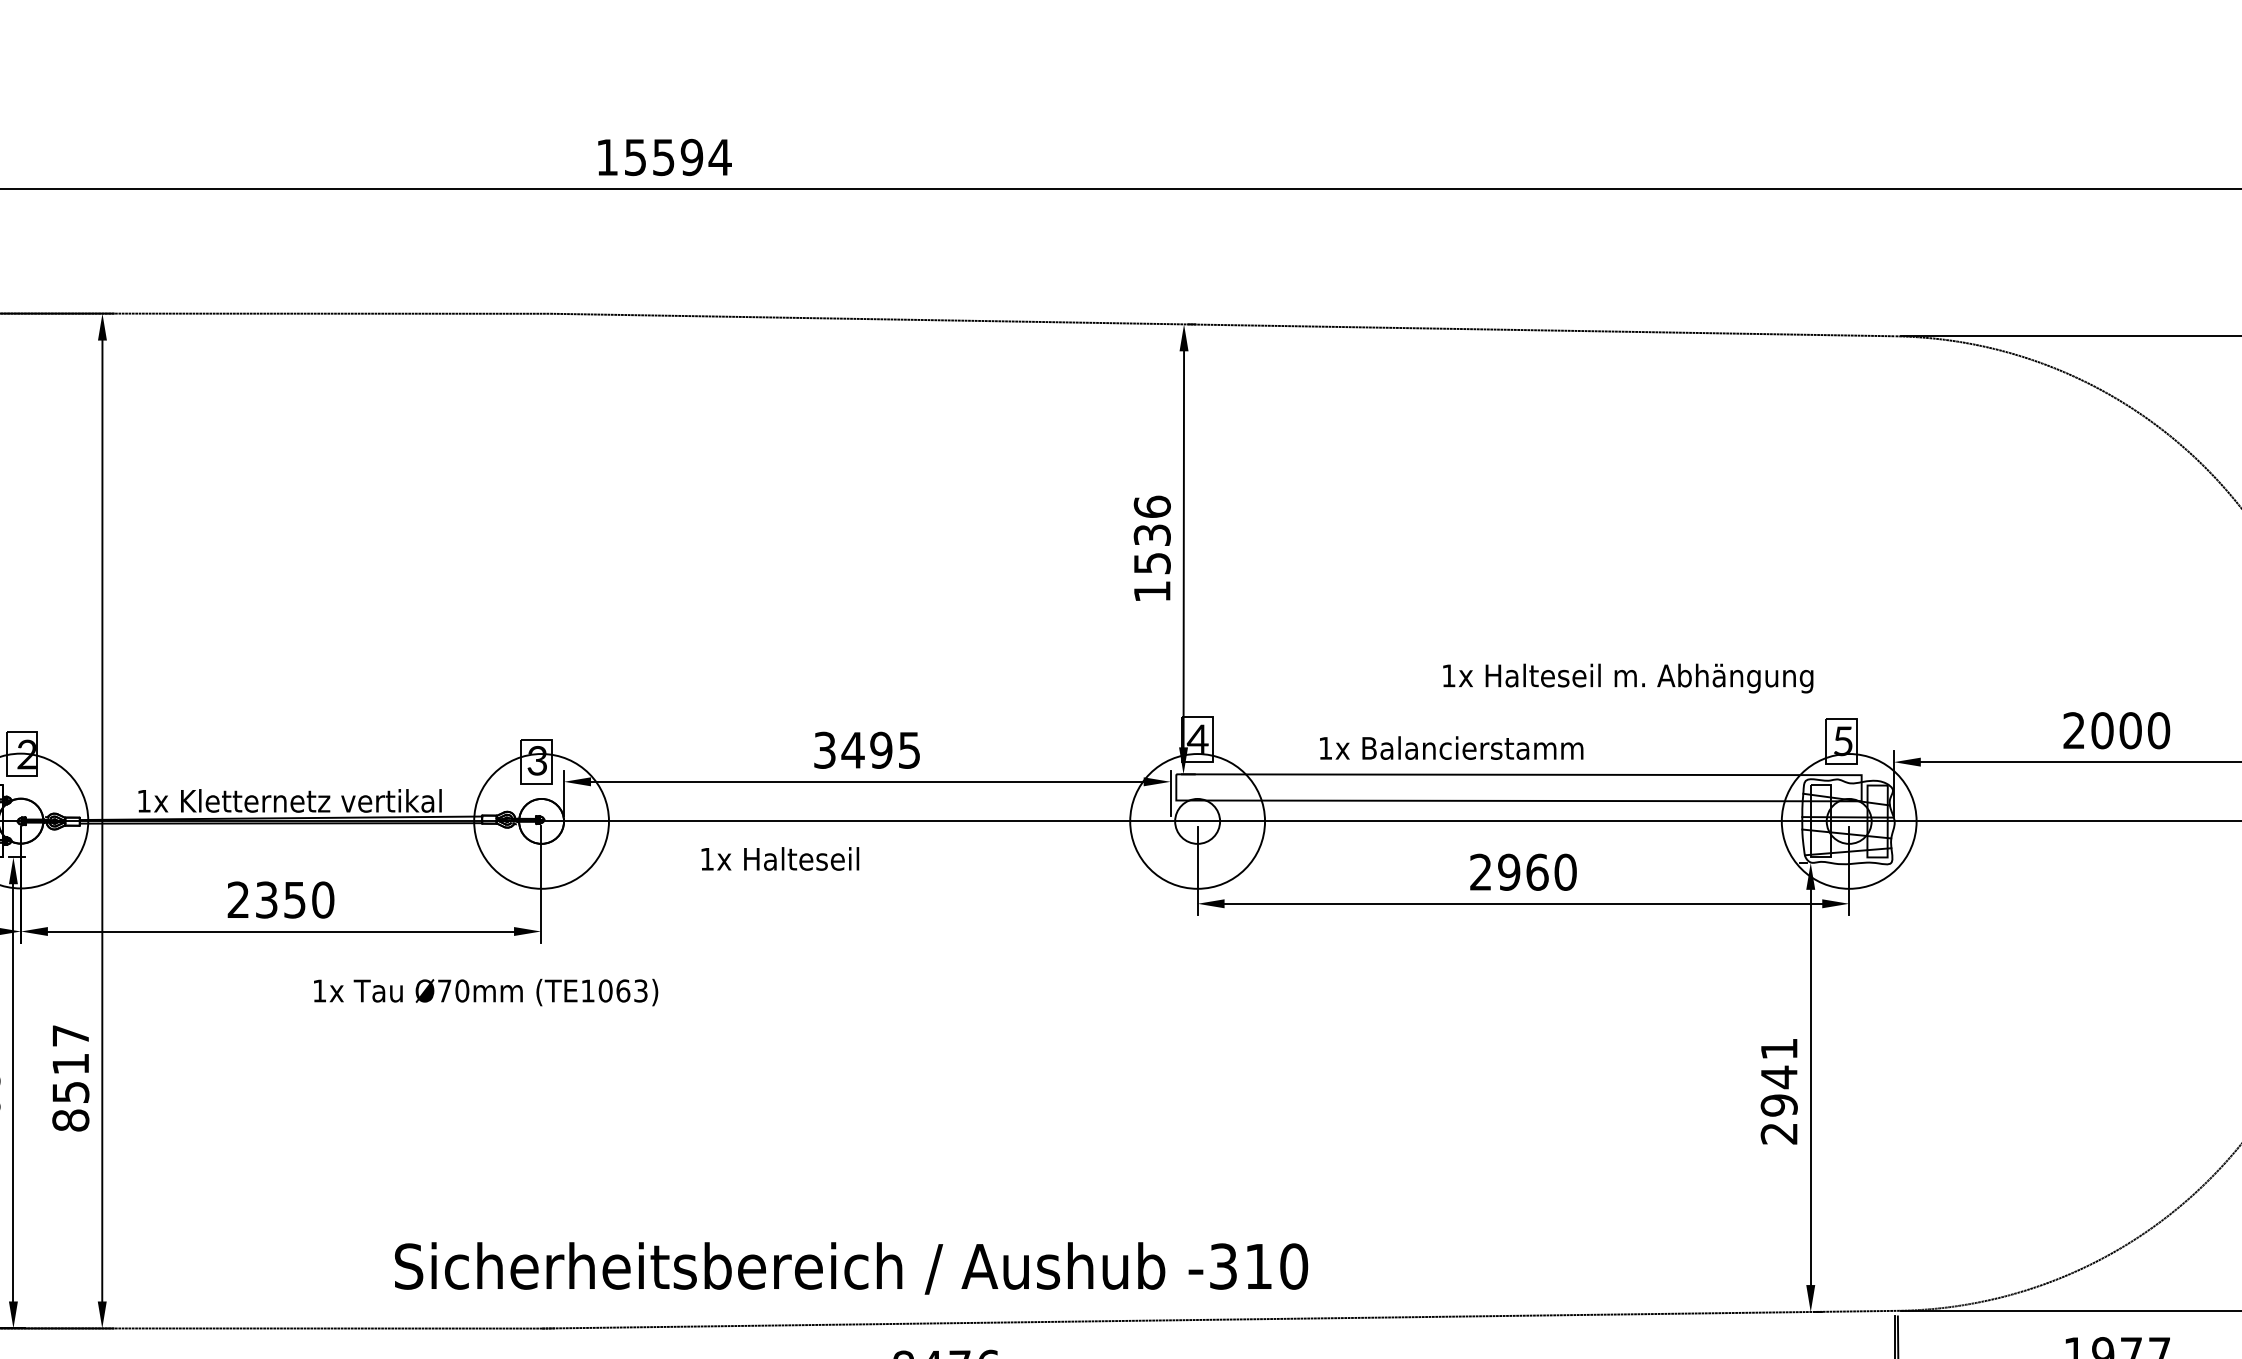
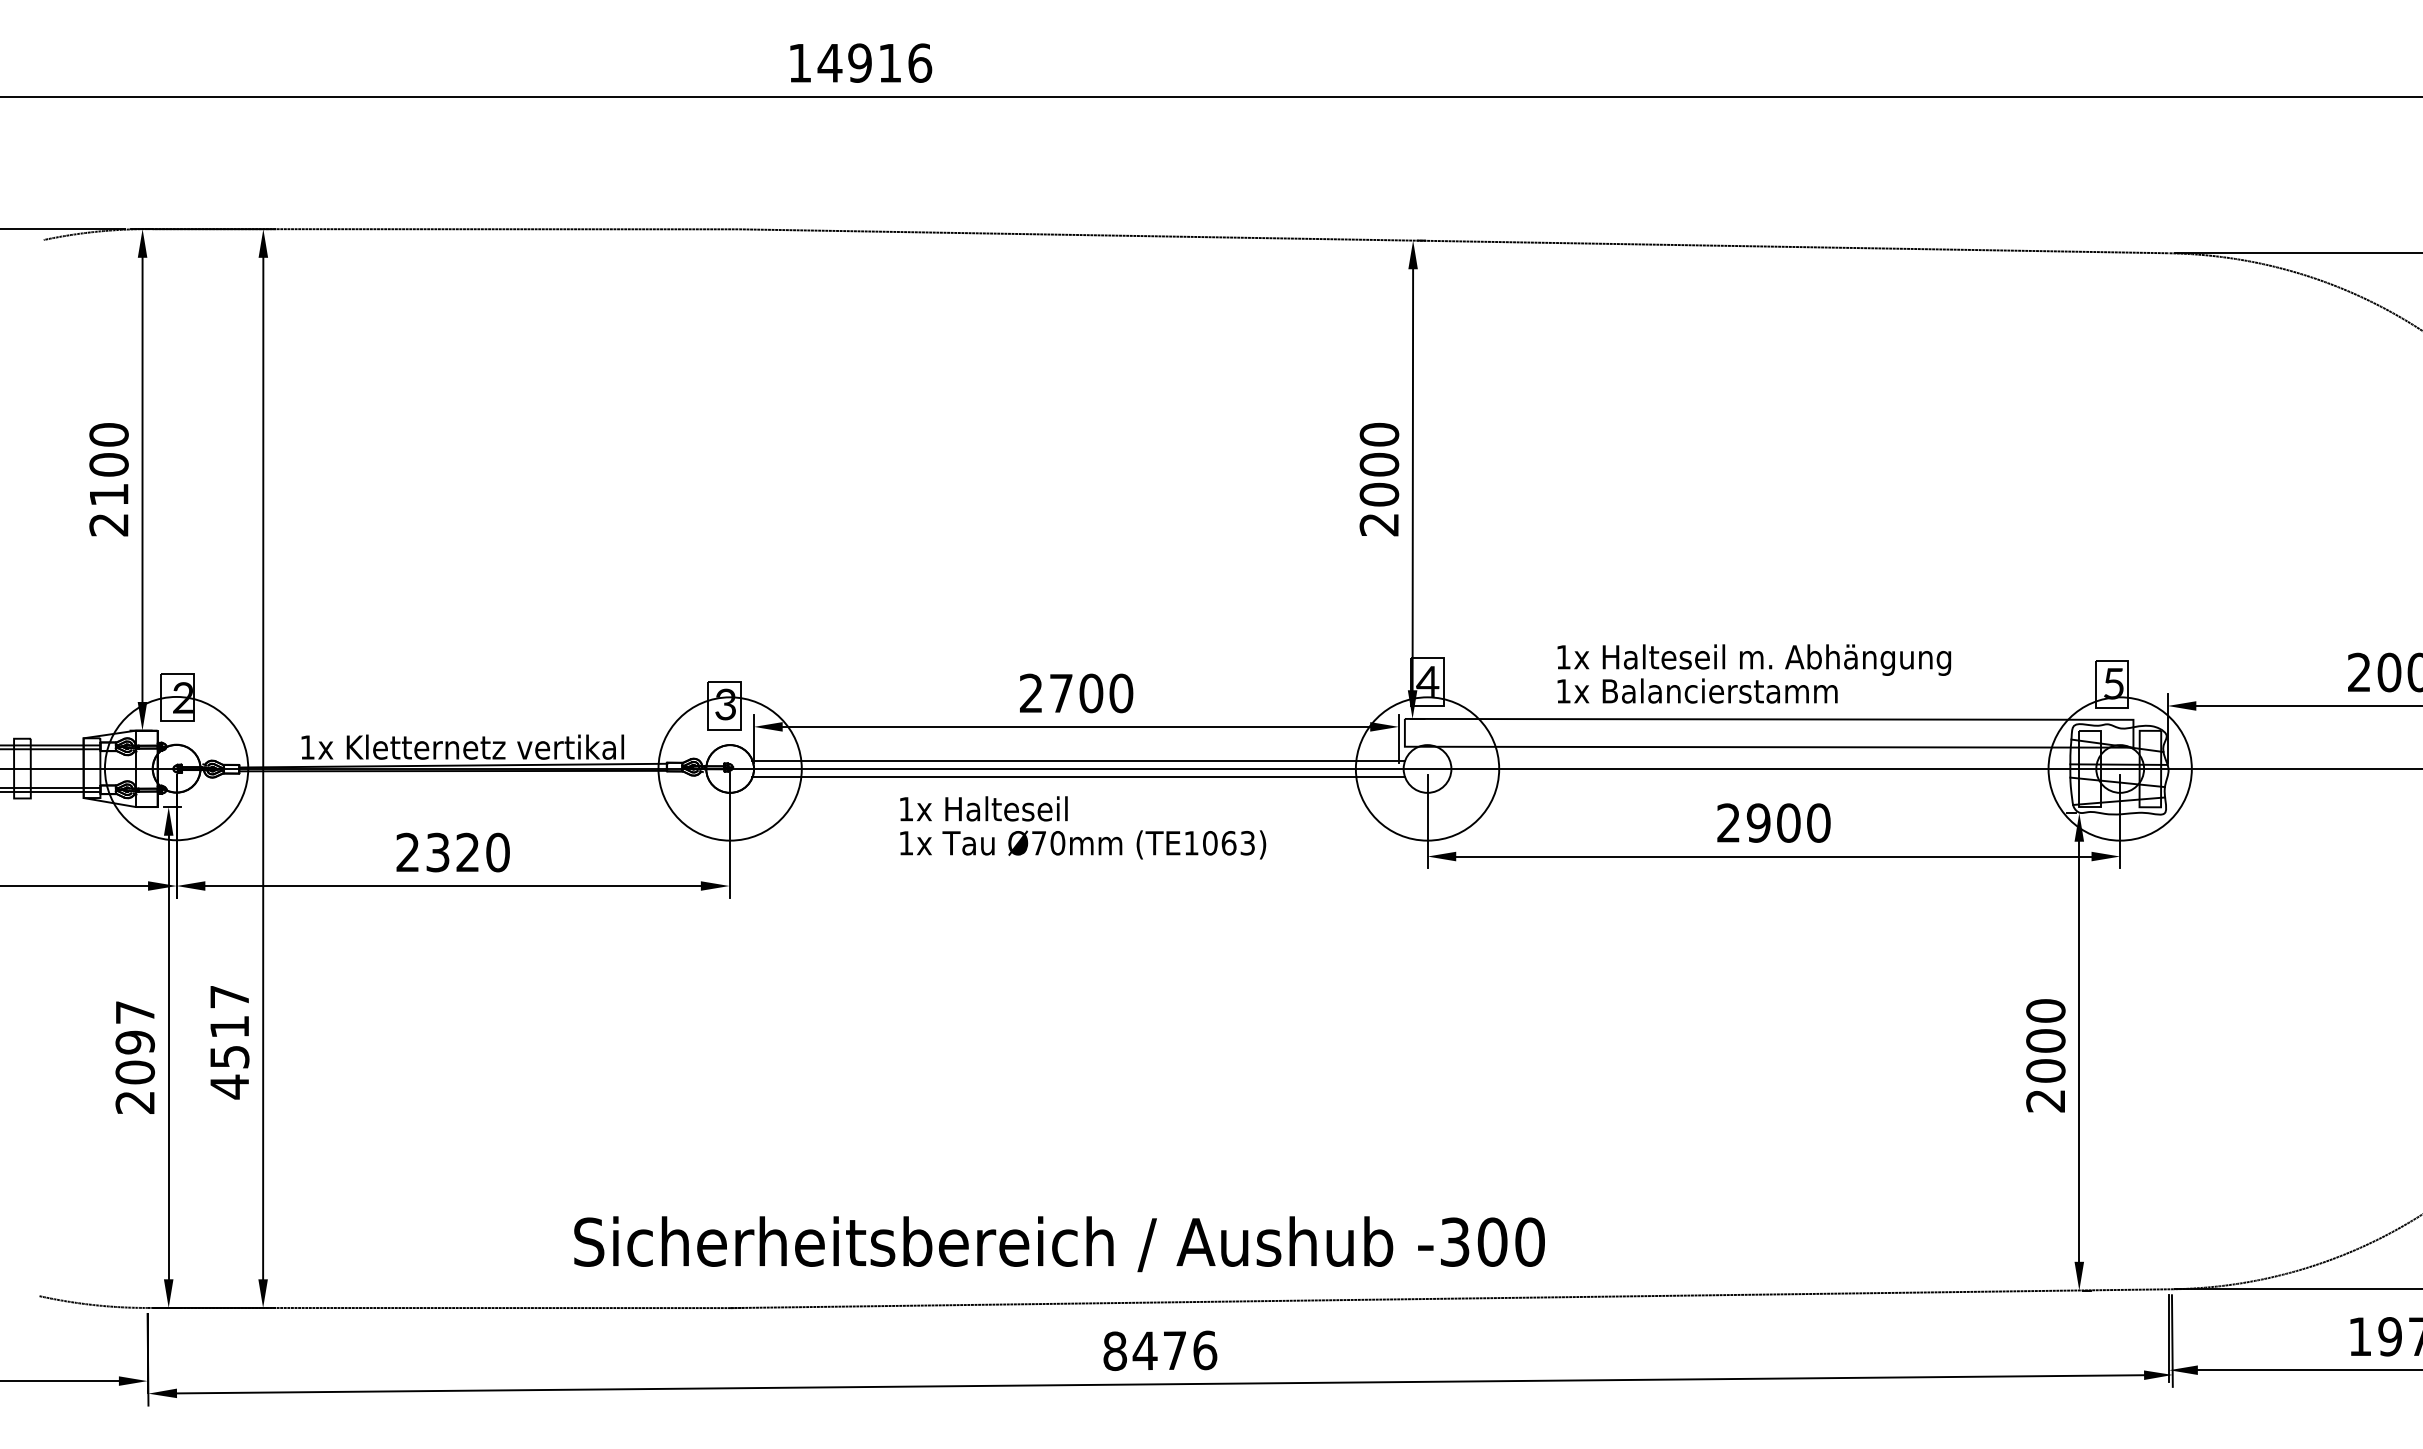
text: (677, 156) -> (874, 62), 15594 -> 14916
text: (1152, 549) -> (1379, 479), 1536 -> 2000
text: (1628, 677) -> (1754, 659), moved
text: (867, 750) -> (1076, 693), 3495 -> 2700
line: (869, 813) -> (1078, 760), added
line: (869, 829) -> (1078, 777), added
text: (1537, 871) -> (1788, 822), 2960 -> 2900
text: (294, 899) -> (467, 852), 2350 -> 2320
text: (486, 992) -> (1083, 844), moved
text: (1778, 1076) -> (2045, 1040), 2941 -> 2000
text: (70, 1120) -> (229, 1086), 8517 -> 4517
text: (1258, 1265) -> (1492, 1241), -310 -> -300

